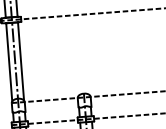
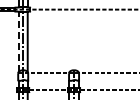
line: (9, 61) -> (18, 41), solid -> dashed

